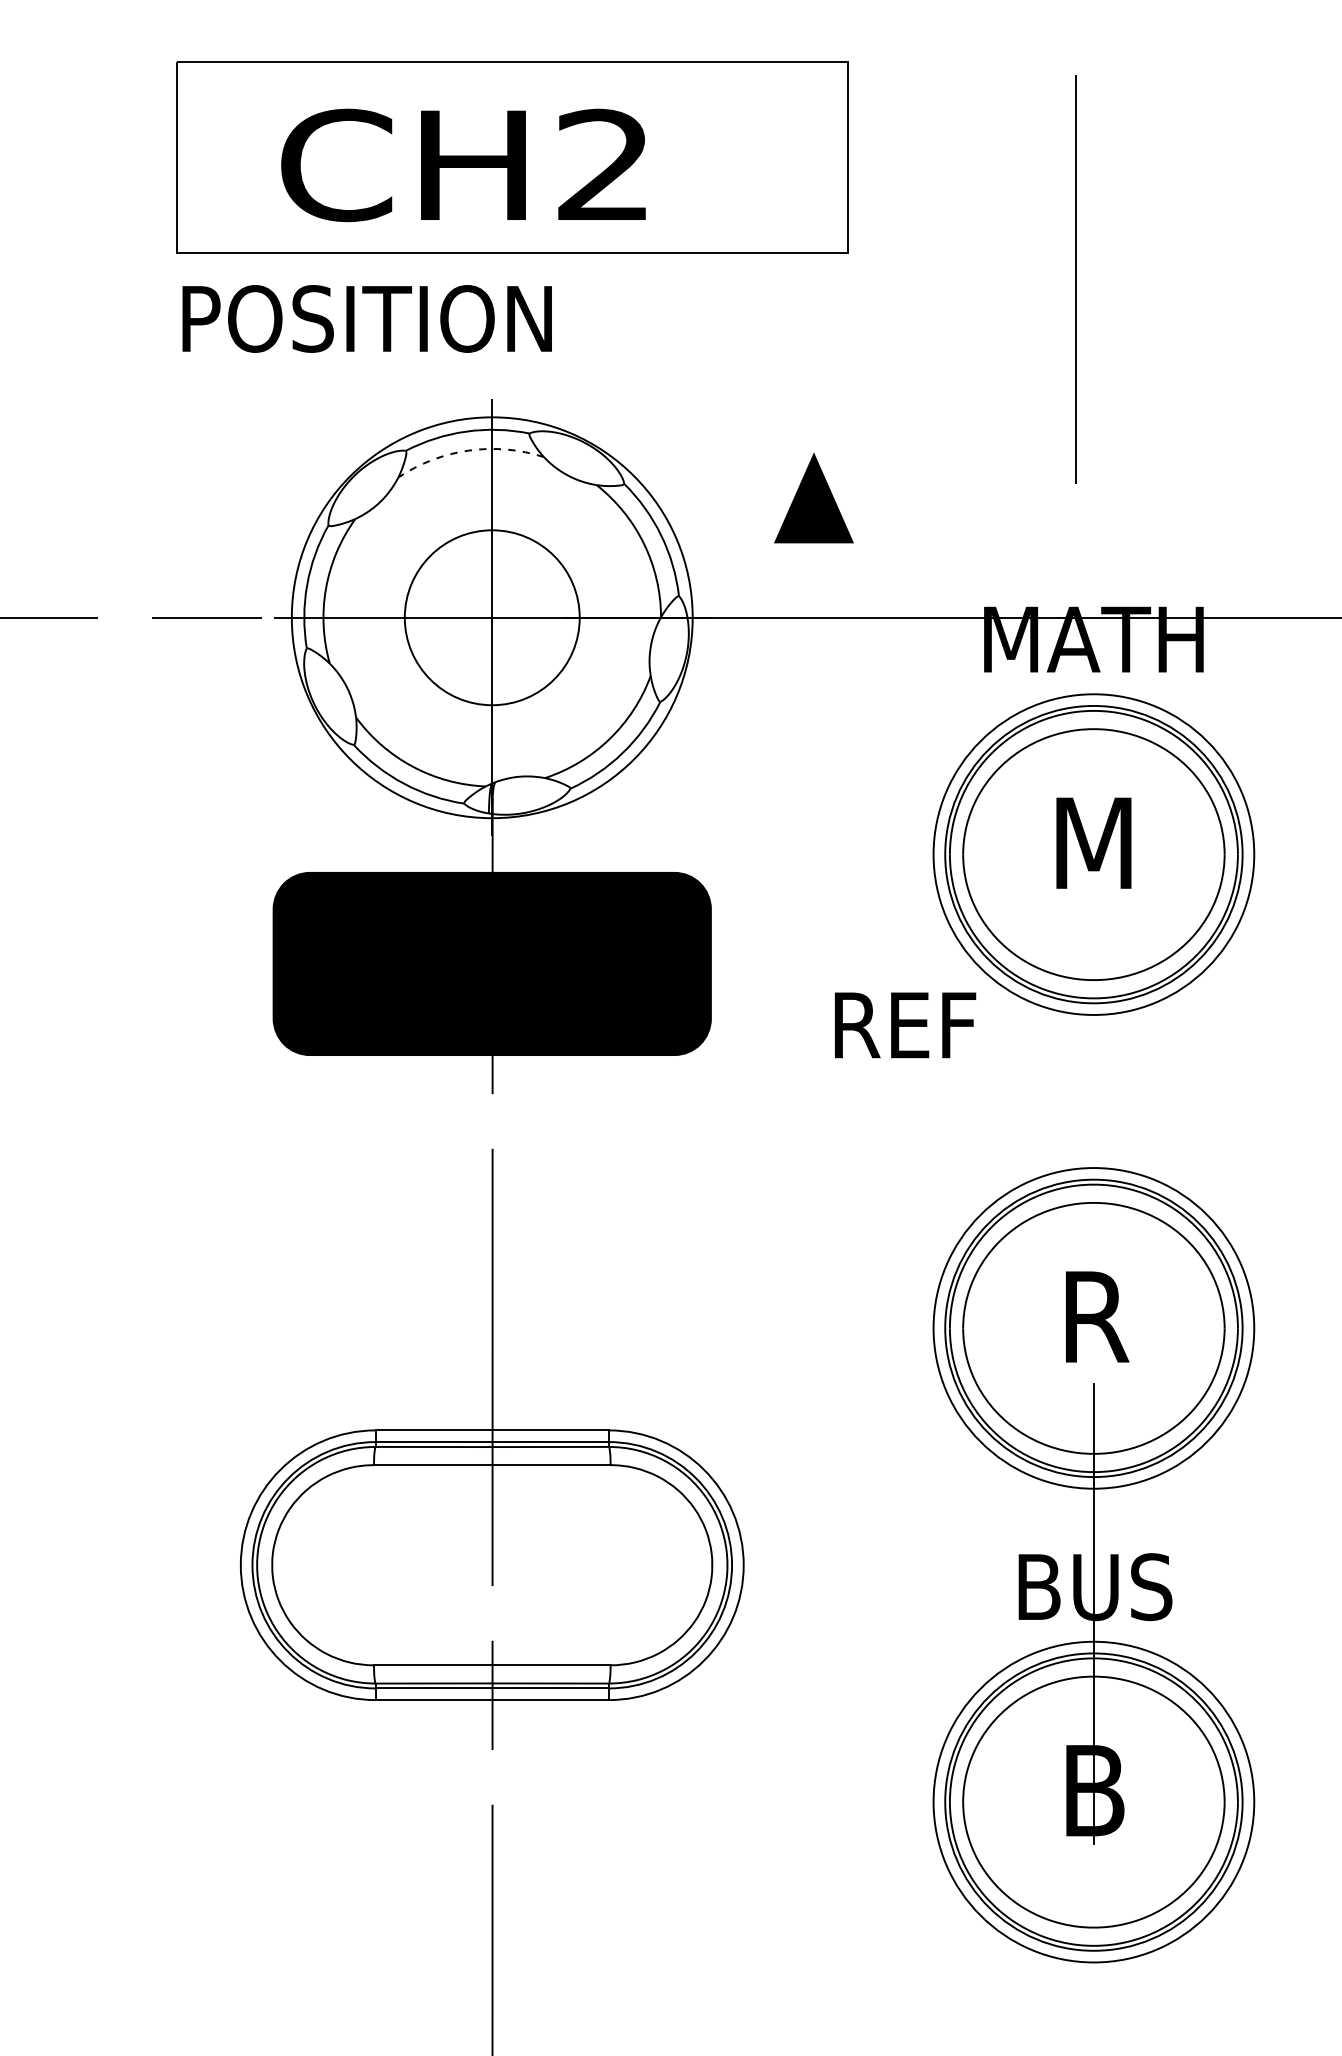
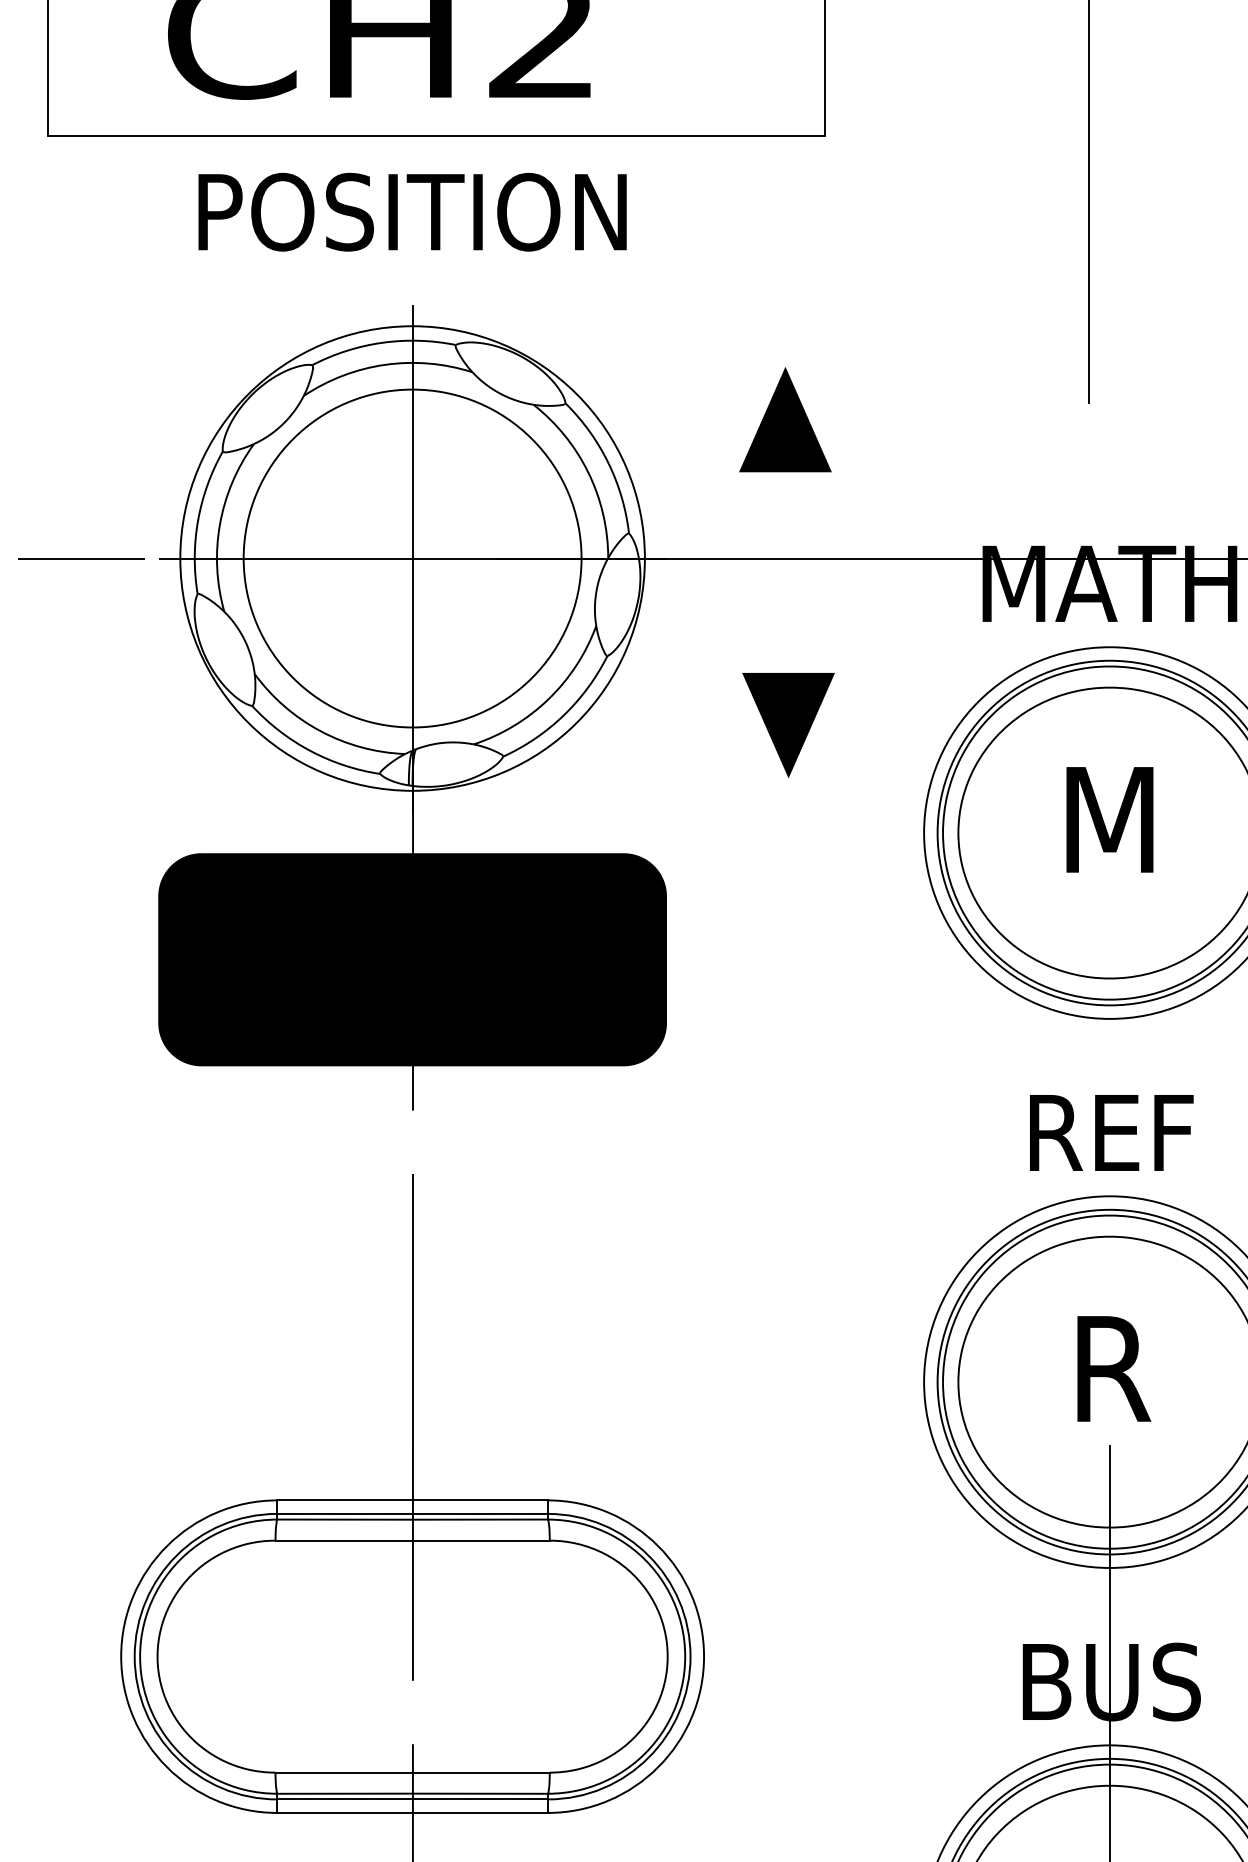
text: (366, 318) -> (411, 211), moved
arc: (468, 450) -> (385, 364), dashed -> solid
circle: (492, 617) -> (412, 558), size x1.67
part: (816, 761) -> (788, 725), added
text: (905, 1025) -> (1111, 1133), moved

